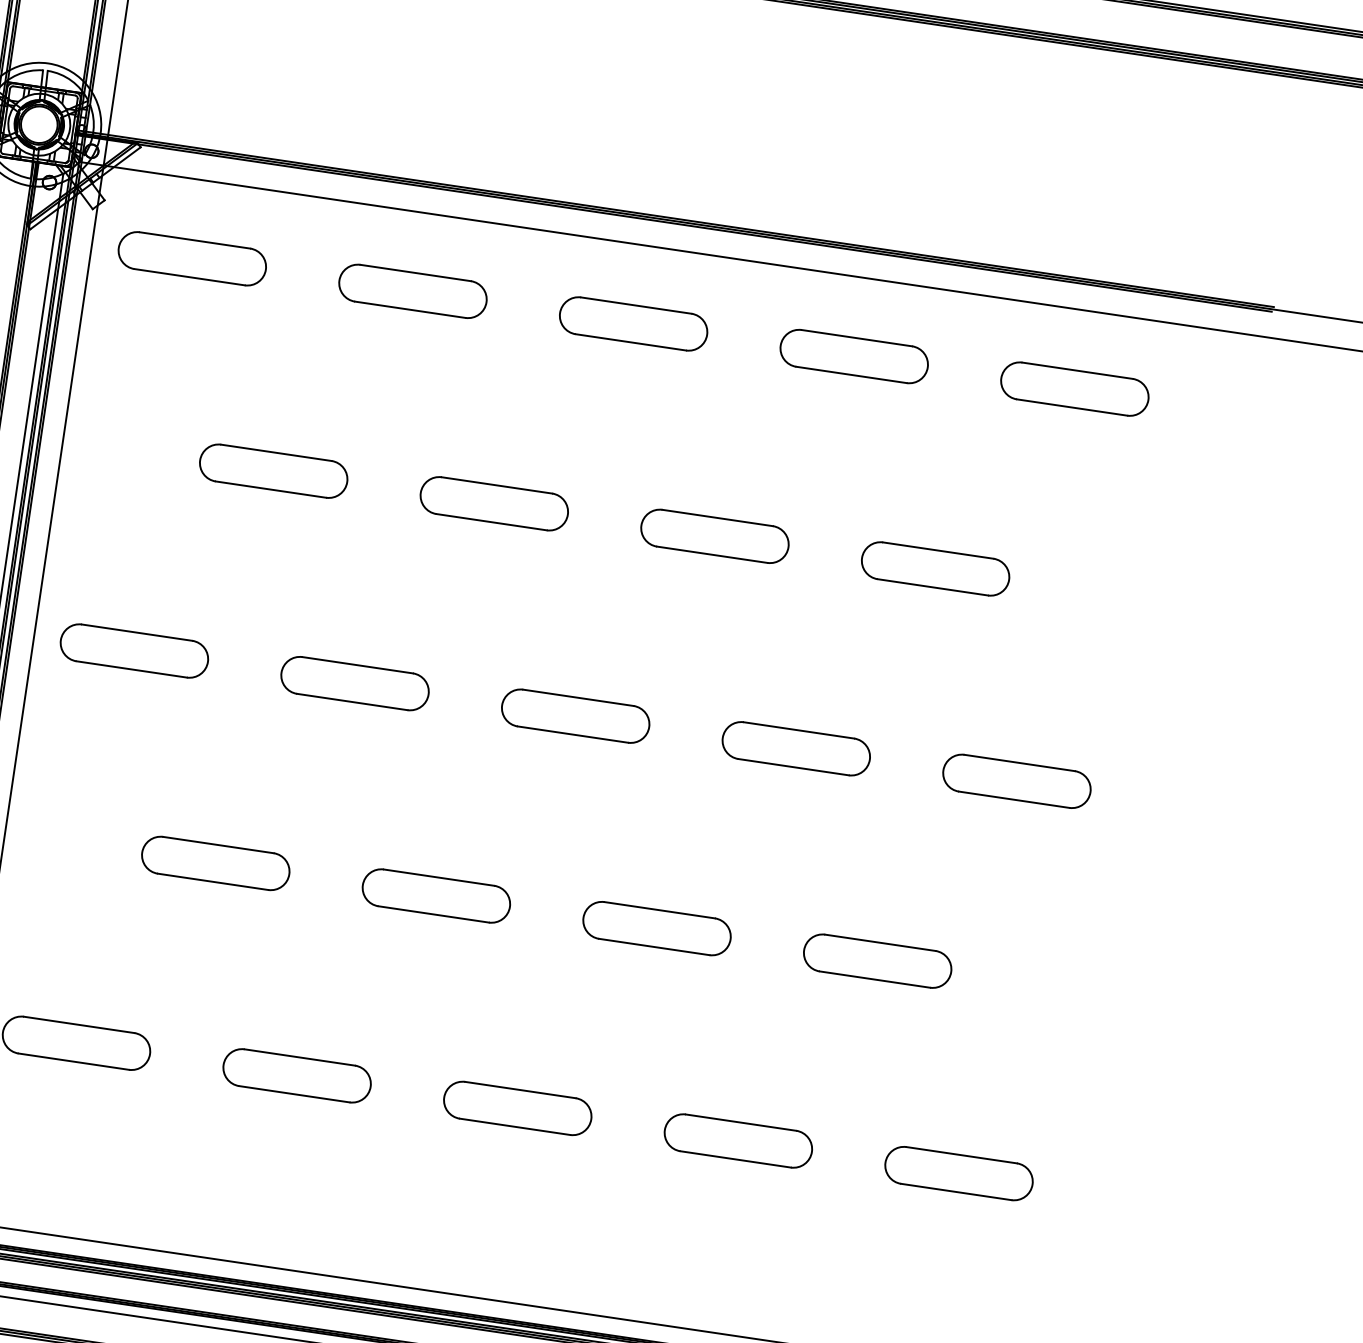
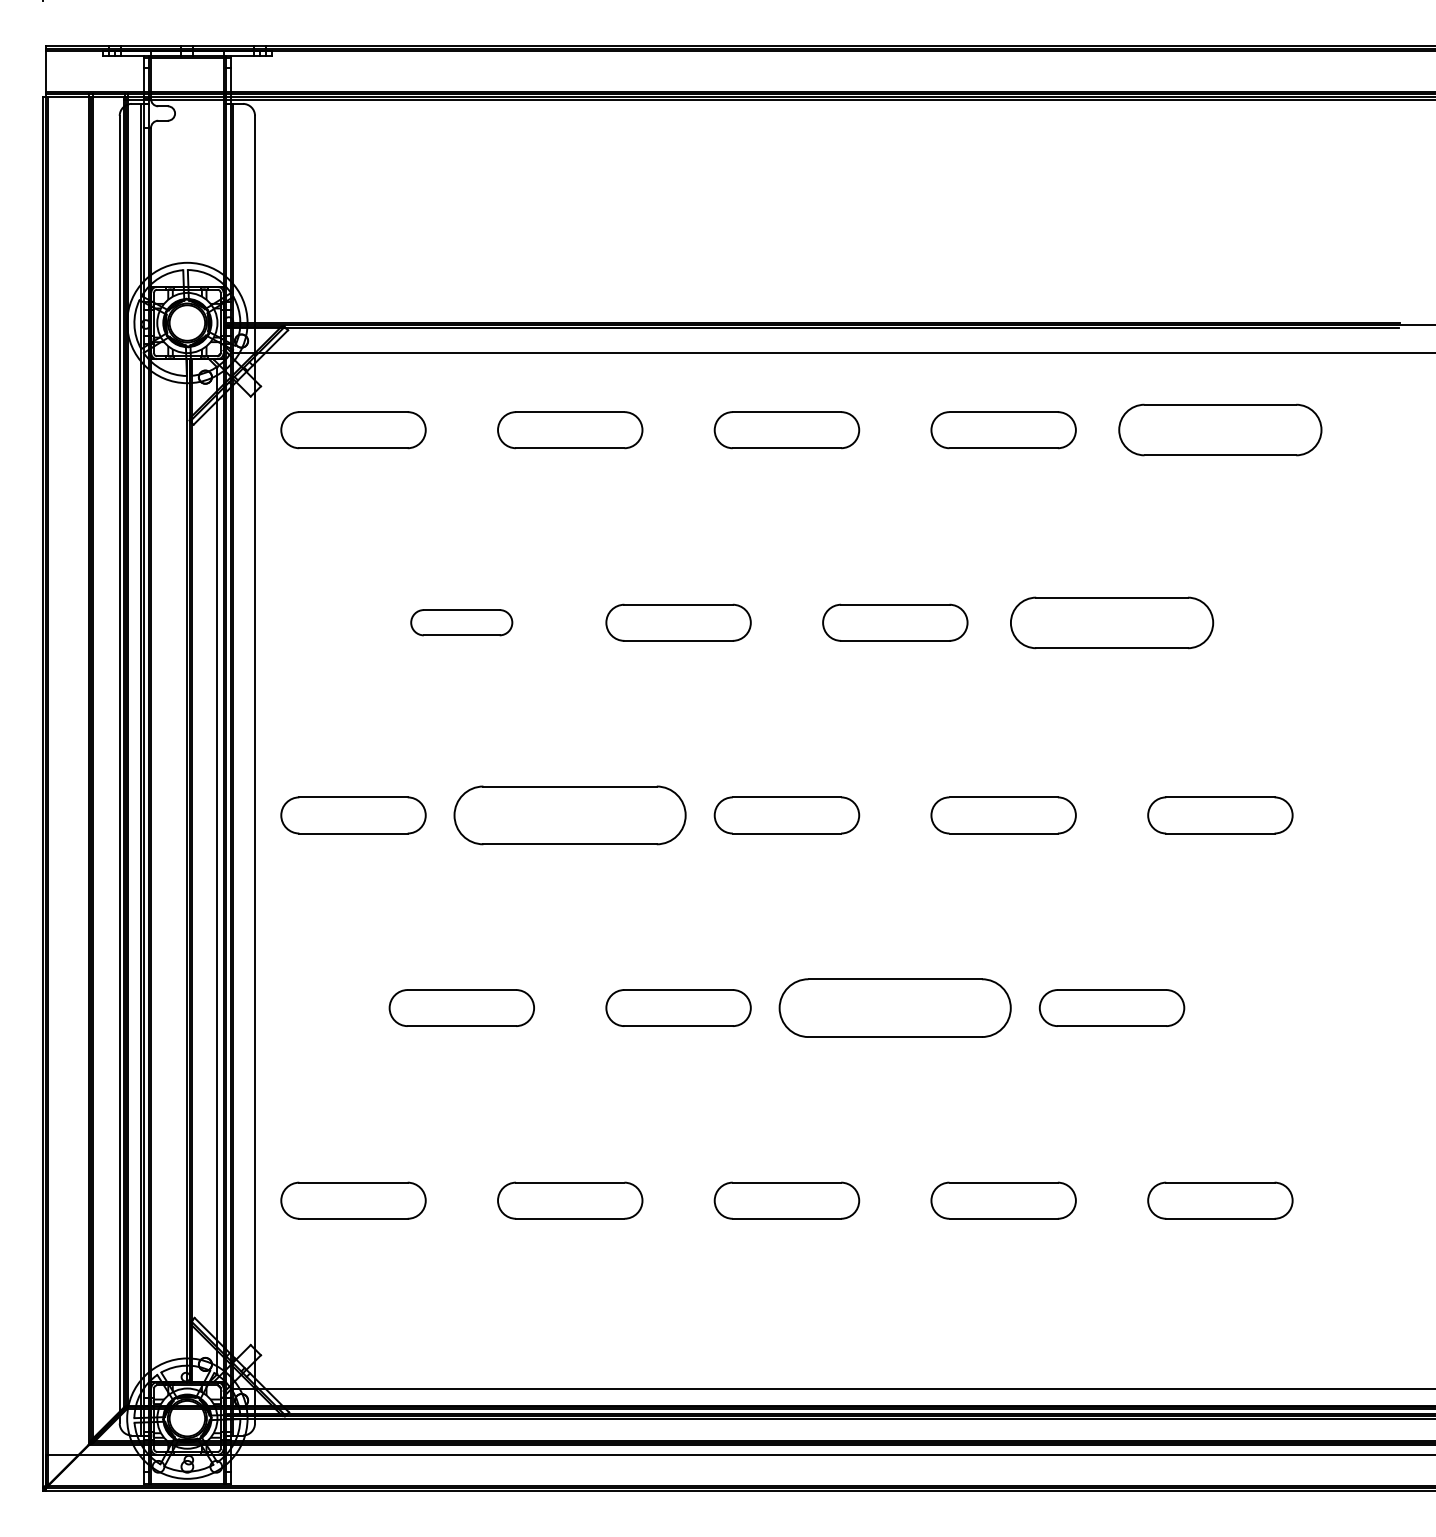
part: (1074, 389) -> (1220, 430), size x1.4
part: (273, 470) -> (461, 622), size x0.7
part: (935, 568) -> (1111, 622), size x1.4
part: (355, 683) -> (570, 815), size x1.6
part: (657, 928) -> (895, 1007), size x1.6

